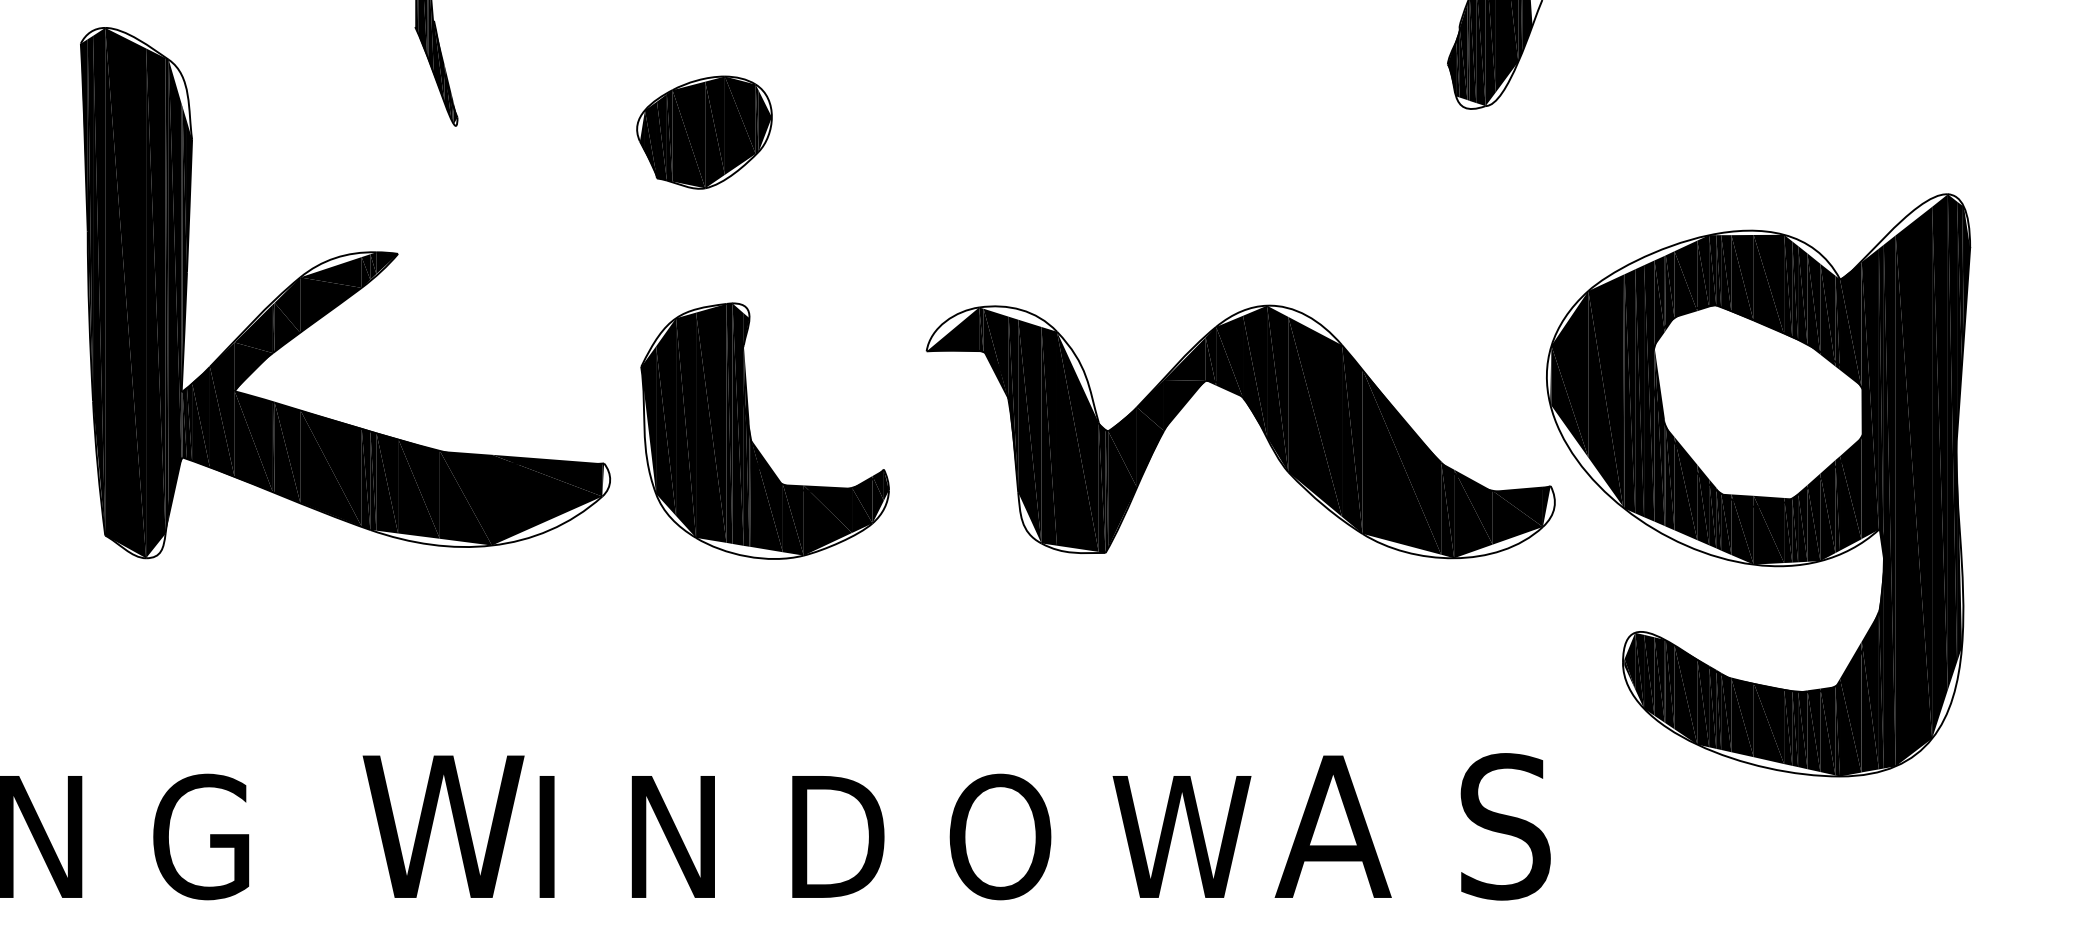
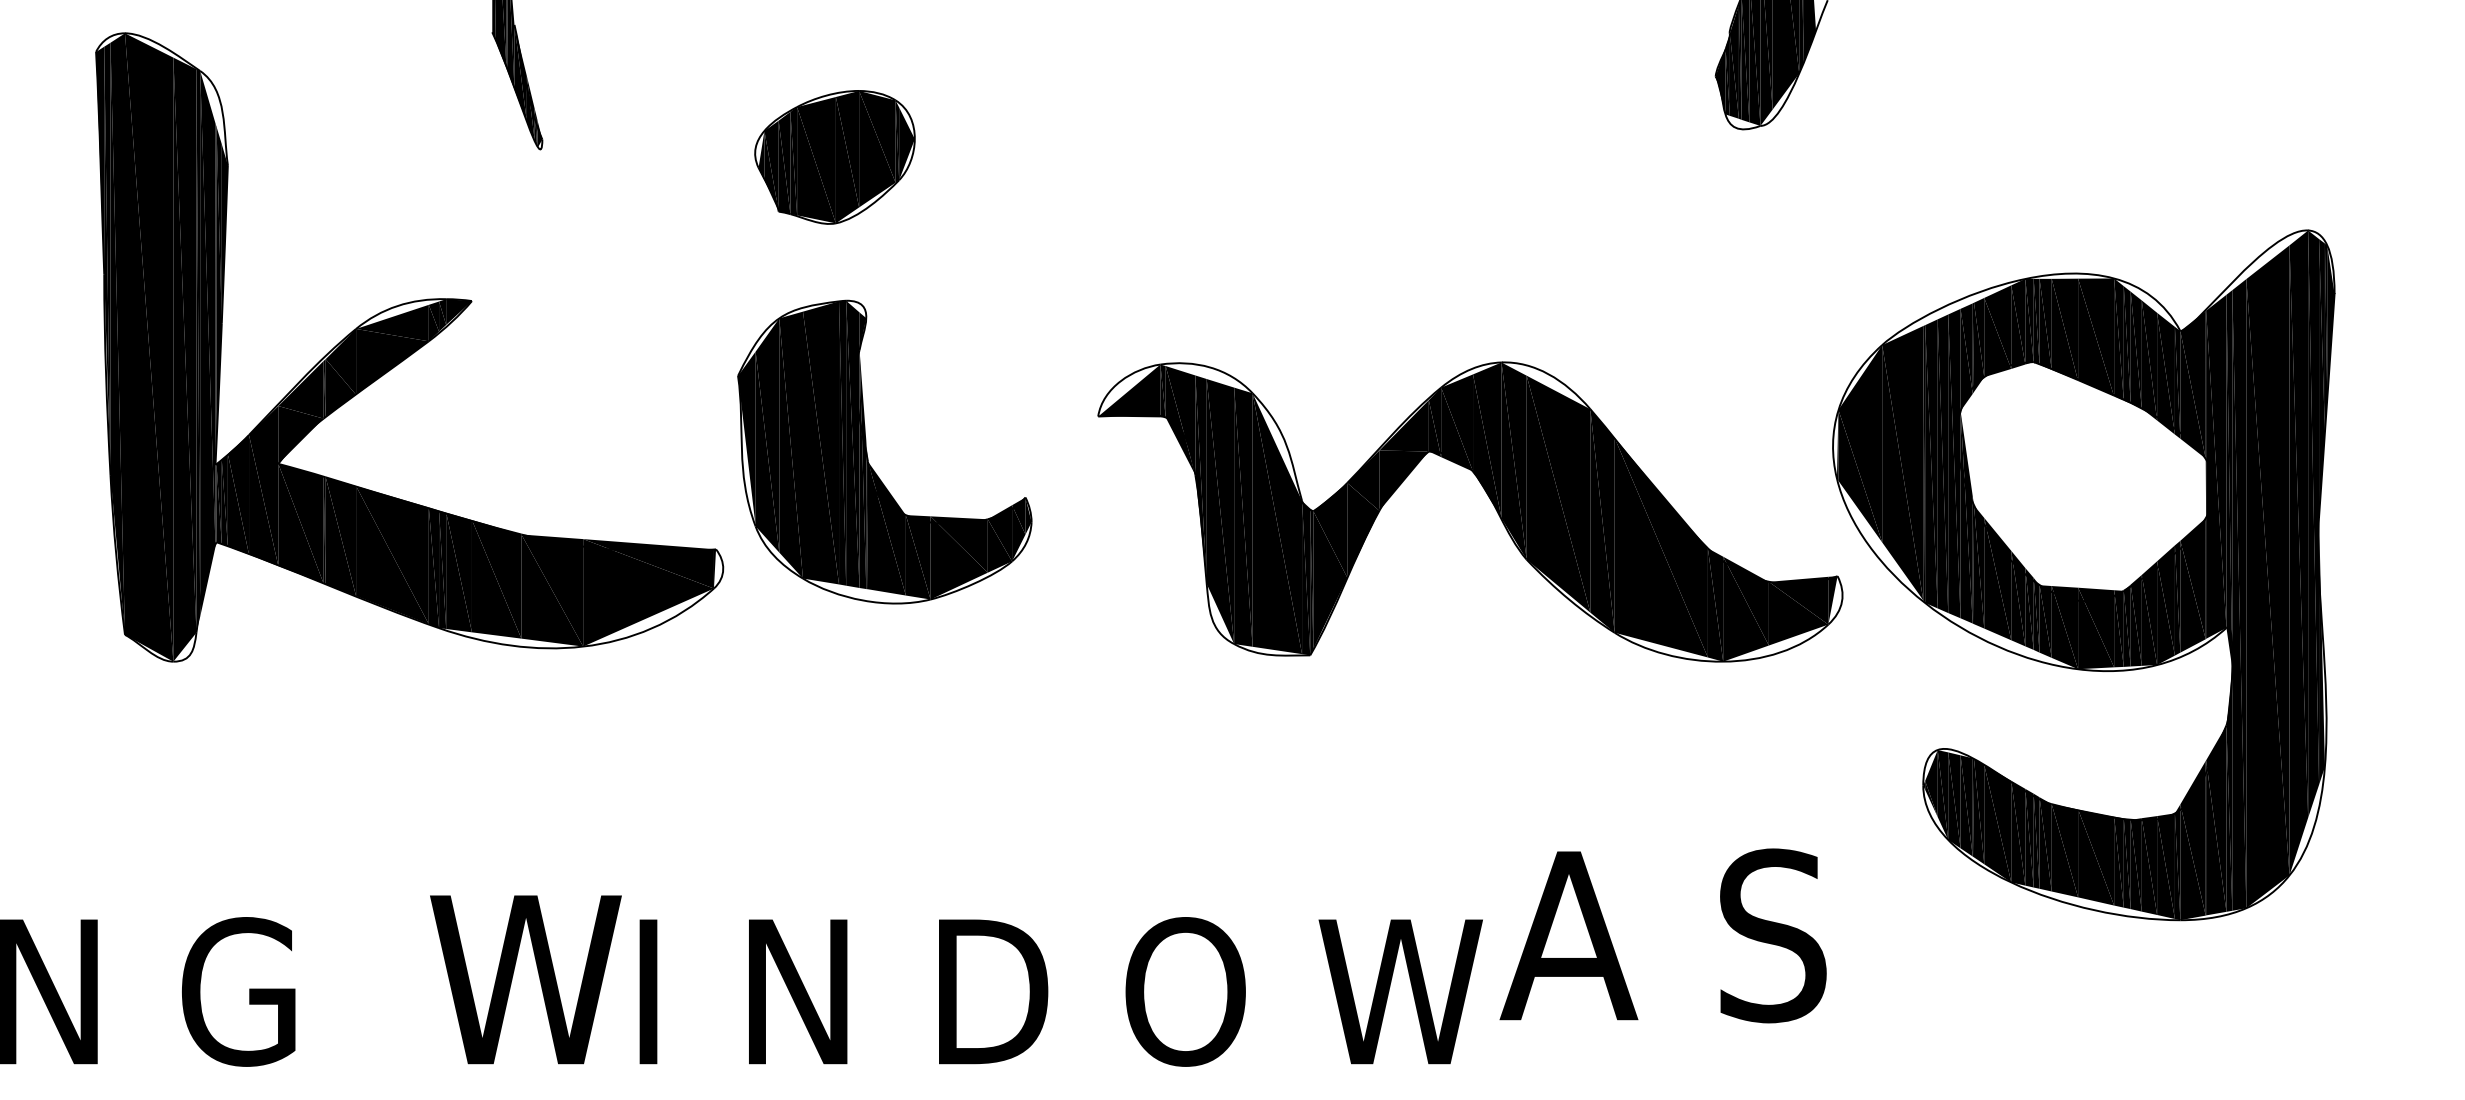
part: (750, 430) -> (867, 451), moved
text: (1412, 826) -> (1662, 935), moved

